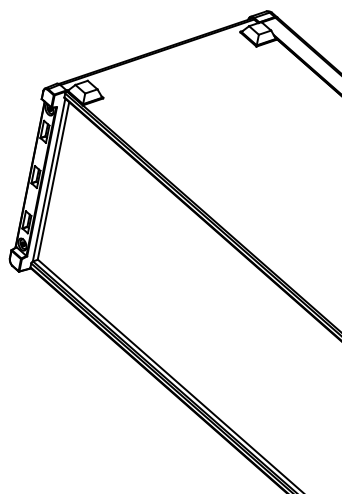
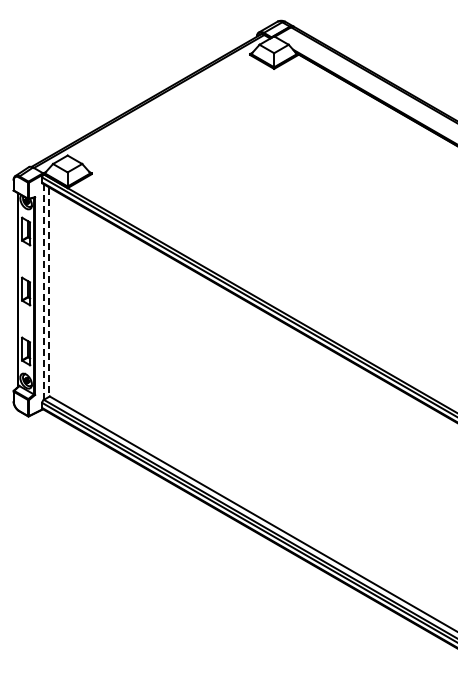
line: (48, 180) -> (43, 292), solid -> dashed
line: (53, 181) -> (49, 292), solid -> dashed

